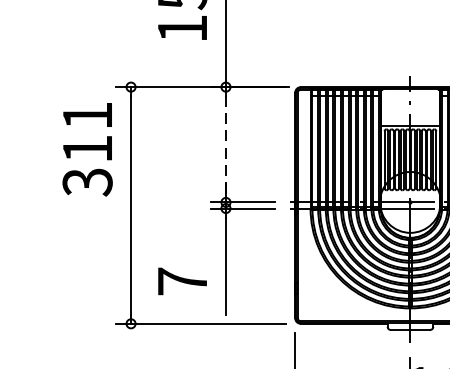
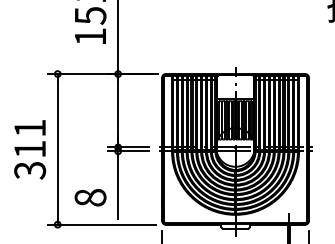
line: (226, 144) -> (118, 110), dashed -> solid
text: (88, 149) -> (30, 149), moved
text: (182, 281) -> (90, 197), 7 -> 8

